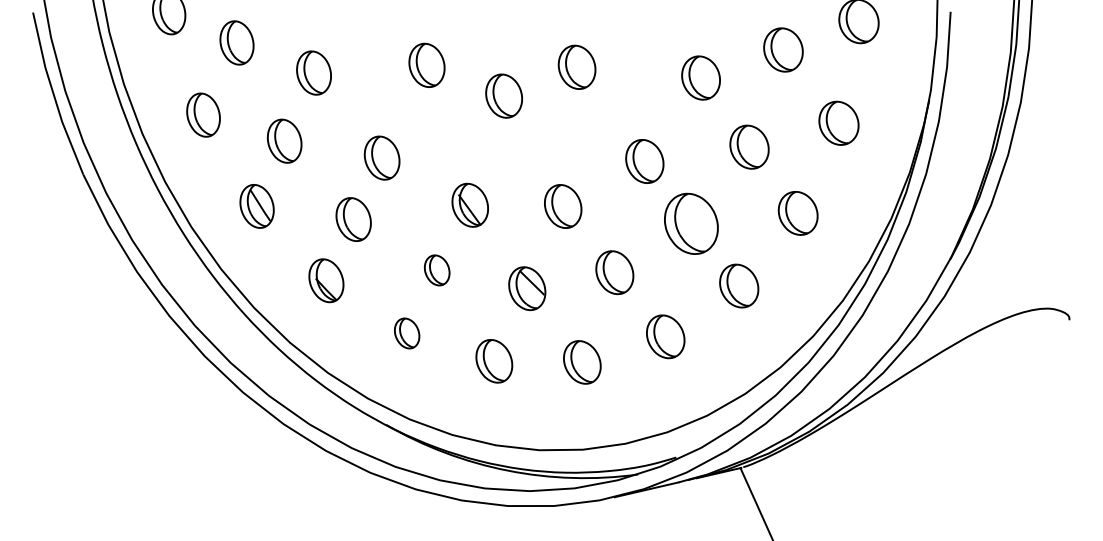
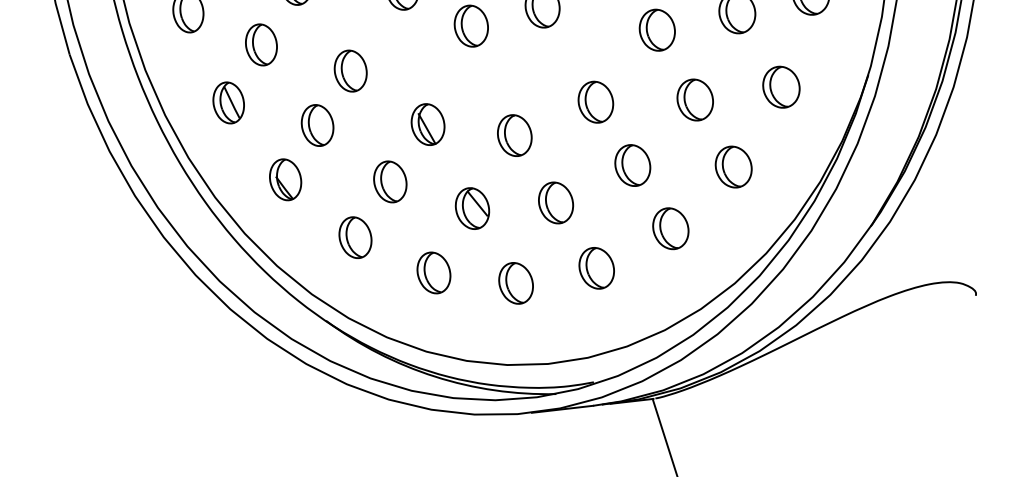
part: (691, 223) -> (632, 165), size x0.71
part: (436, 270) -> (389, 181), size x1.43
part: (406, 333) -> (354, 237), size x1.43

